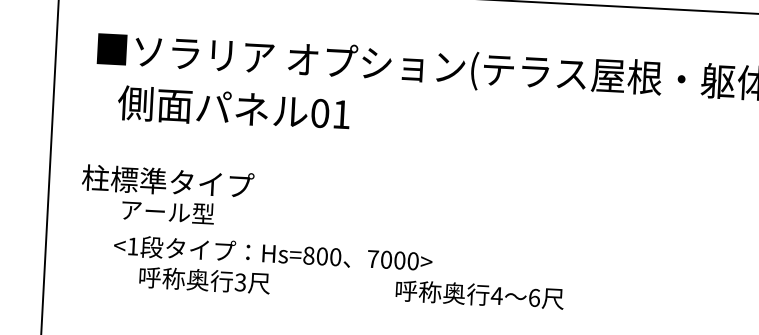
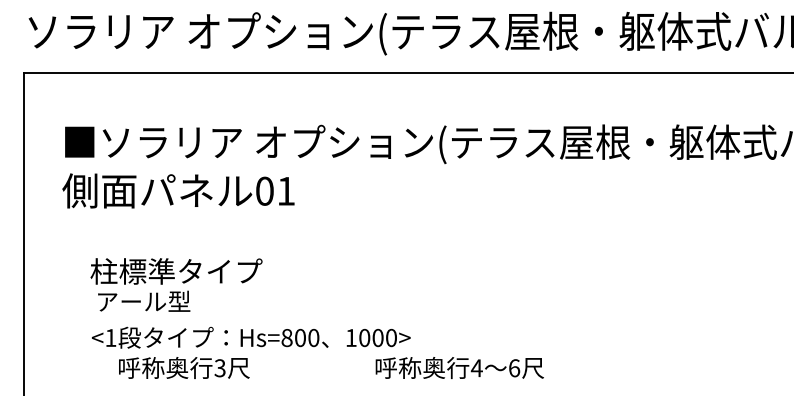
text: (234, 108) -> (178, 190), moved
text: (168, 181) -> (176, 271), moved
text: (372, 258) -> (350, 337), 7000> -> 1000>

